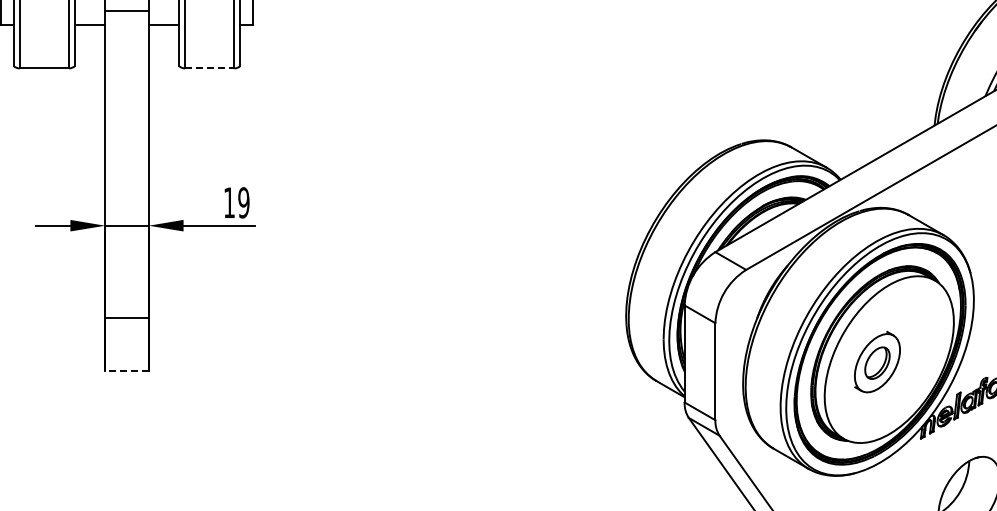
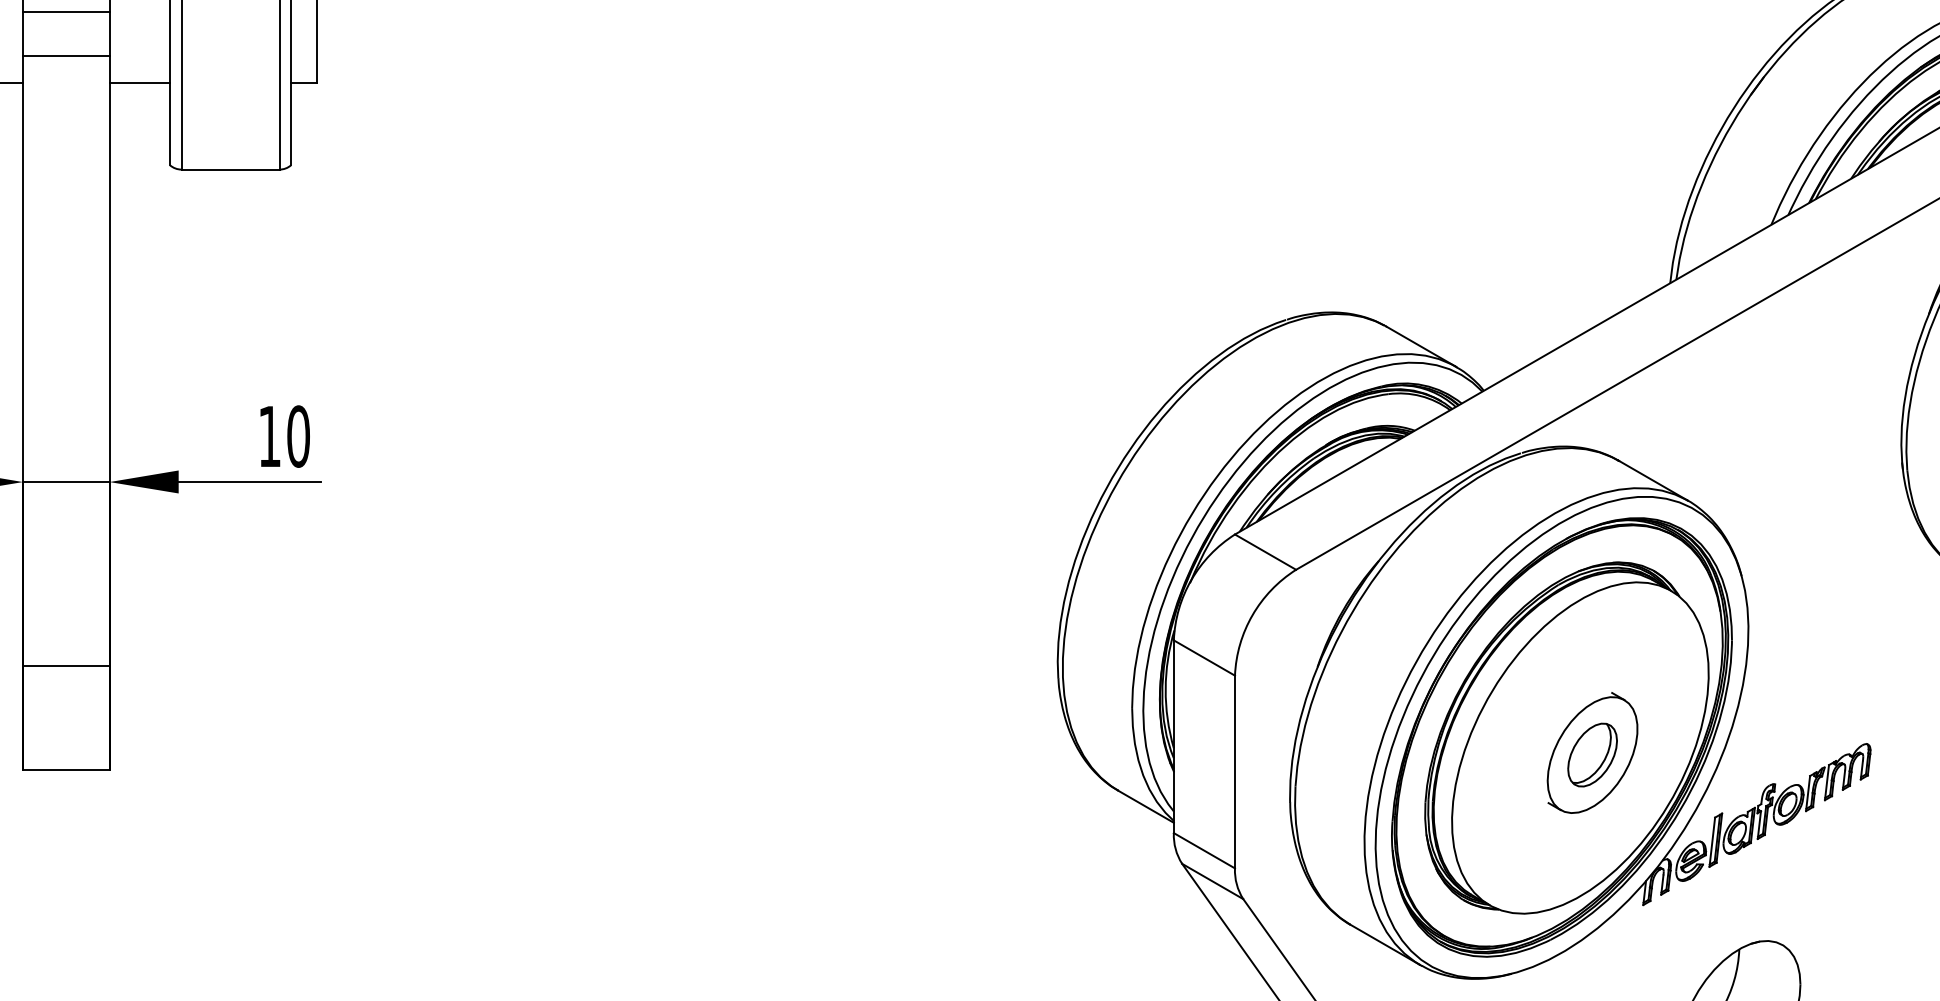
line: (209, 68) -> (230, 169), dashed -> solid
text: (243, 202) -> (297, 435), 19 -> 10
part: (877, 362) -> (1592, 753), moved
line: (127, 370) -> (67, 769), dashed -> solid

